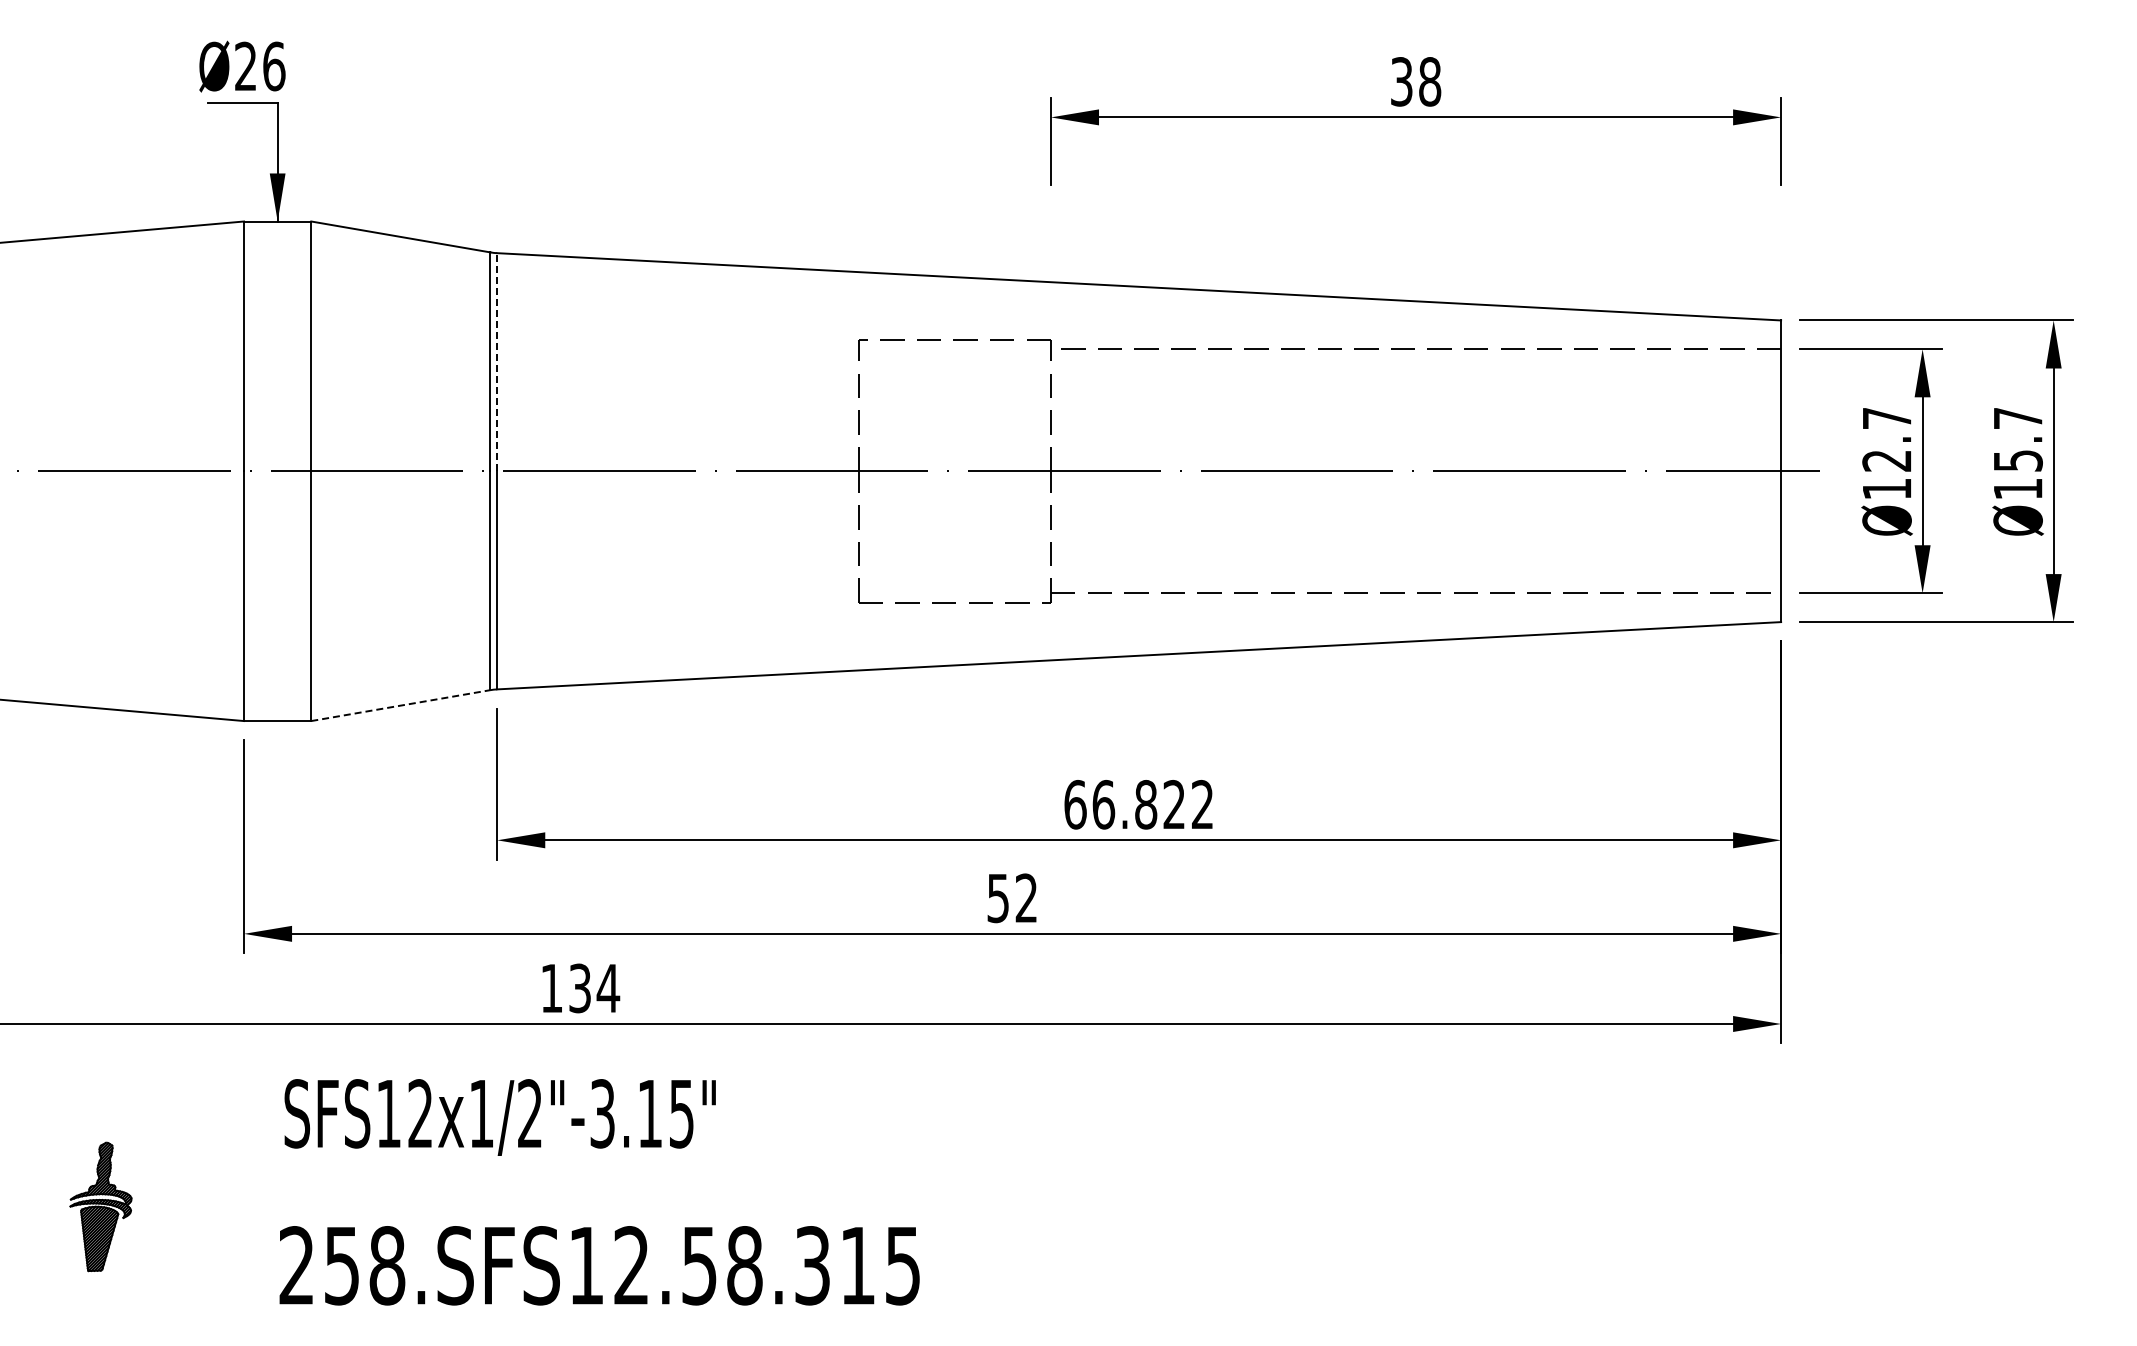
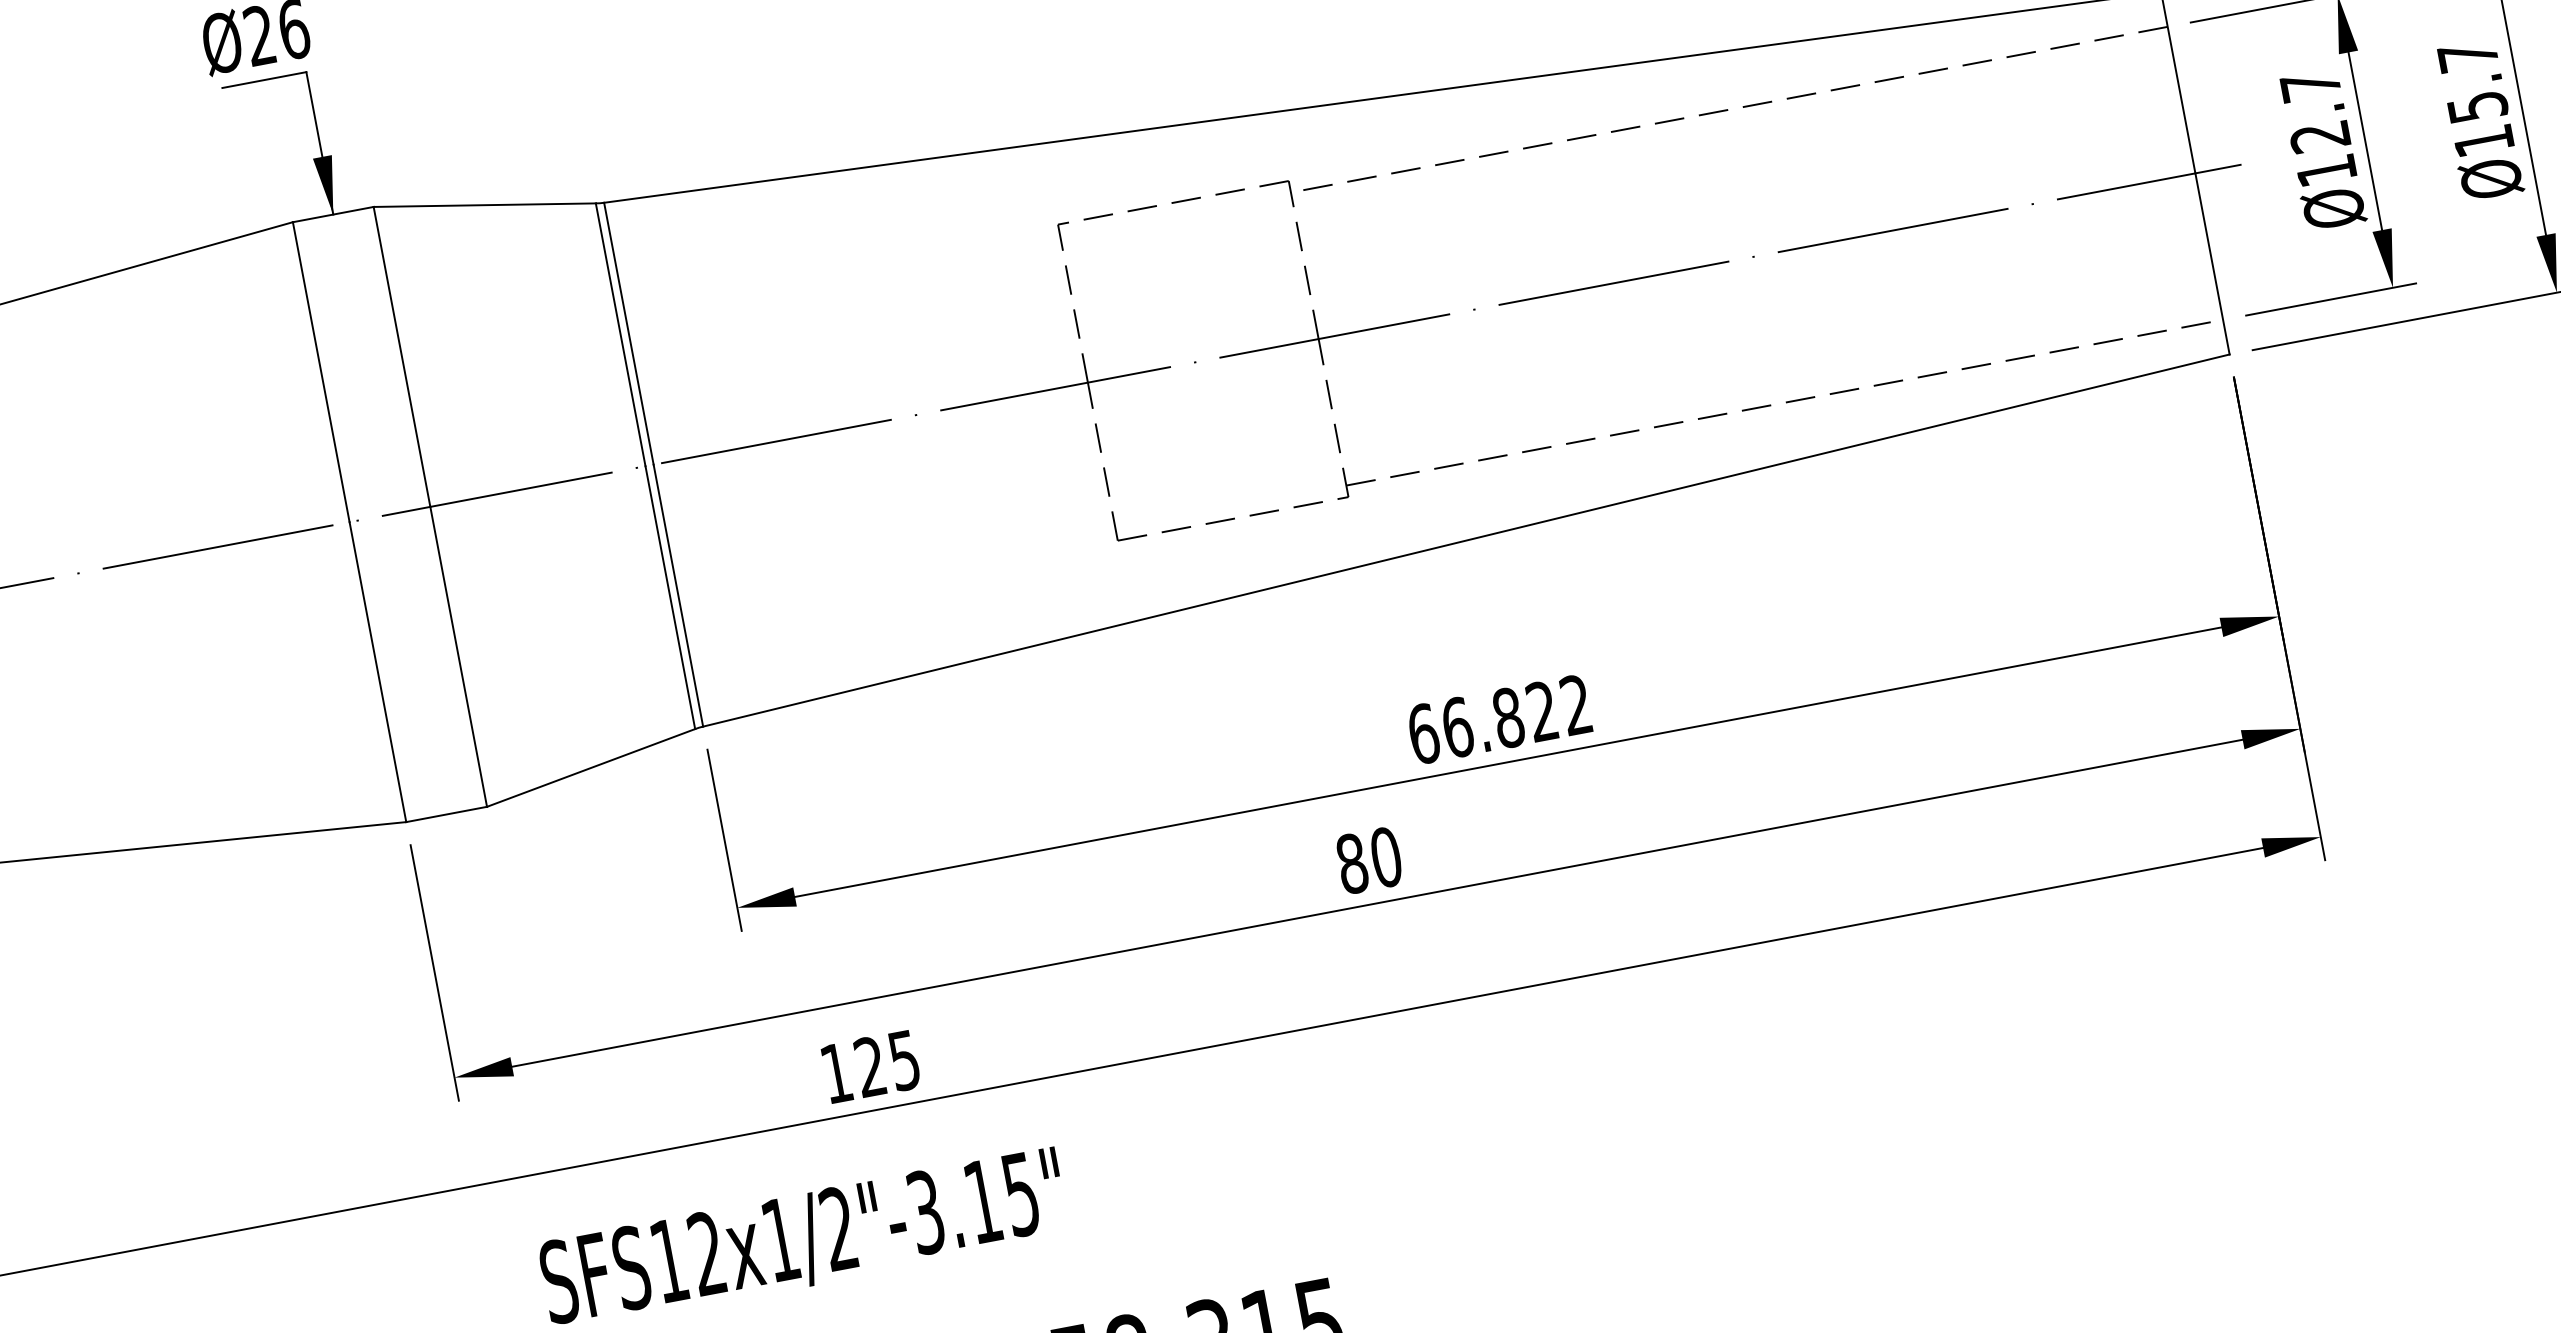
line: (497, 361) -> (629, 332), dashed -> solid
line: (400, 705) -> (590, 767), dashed -> solid
text: (1012, 898) -> (1369, 860), 52 -> 80
text: (594, 988) -> (887, 1063), 134 -> 125

